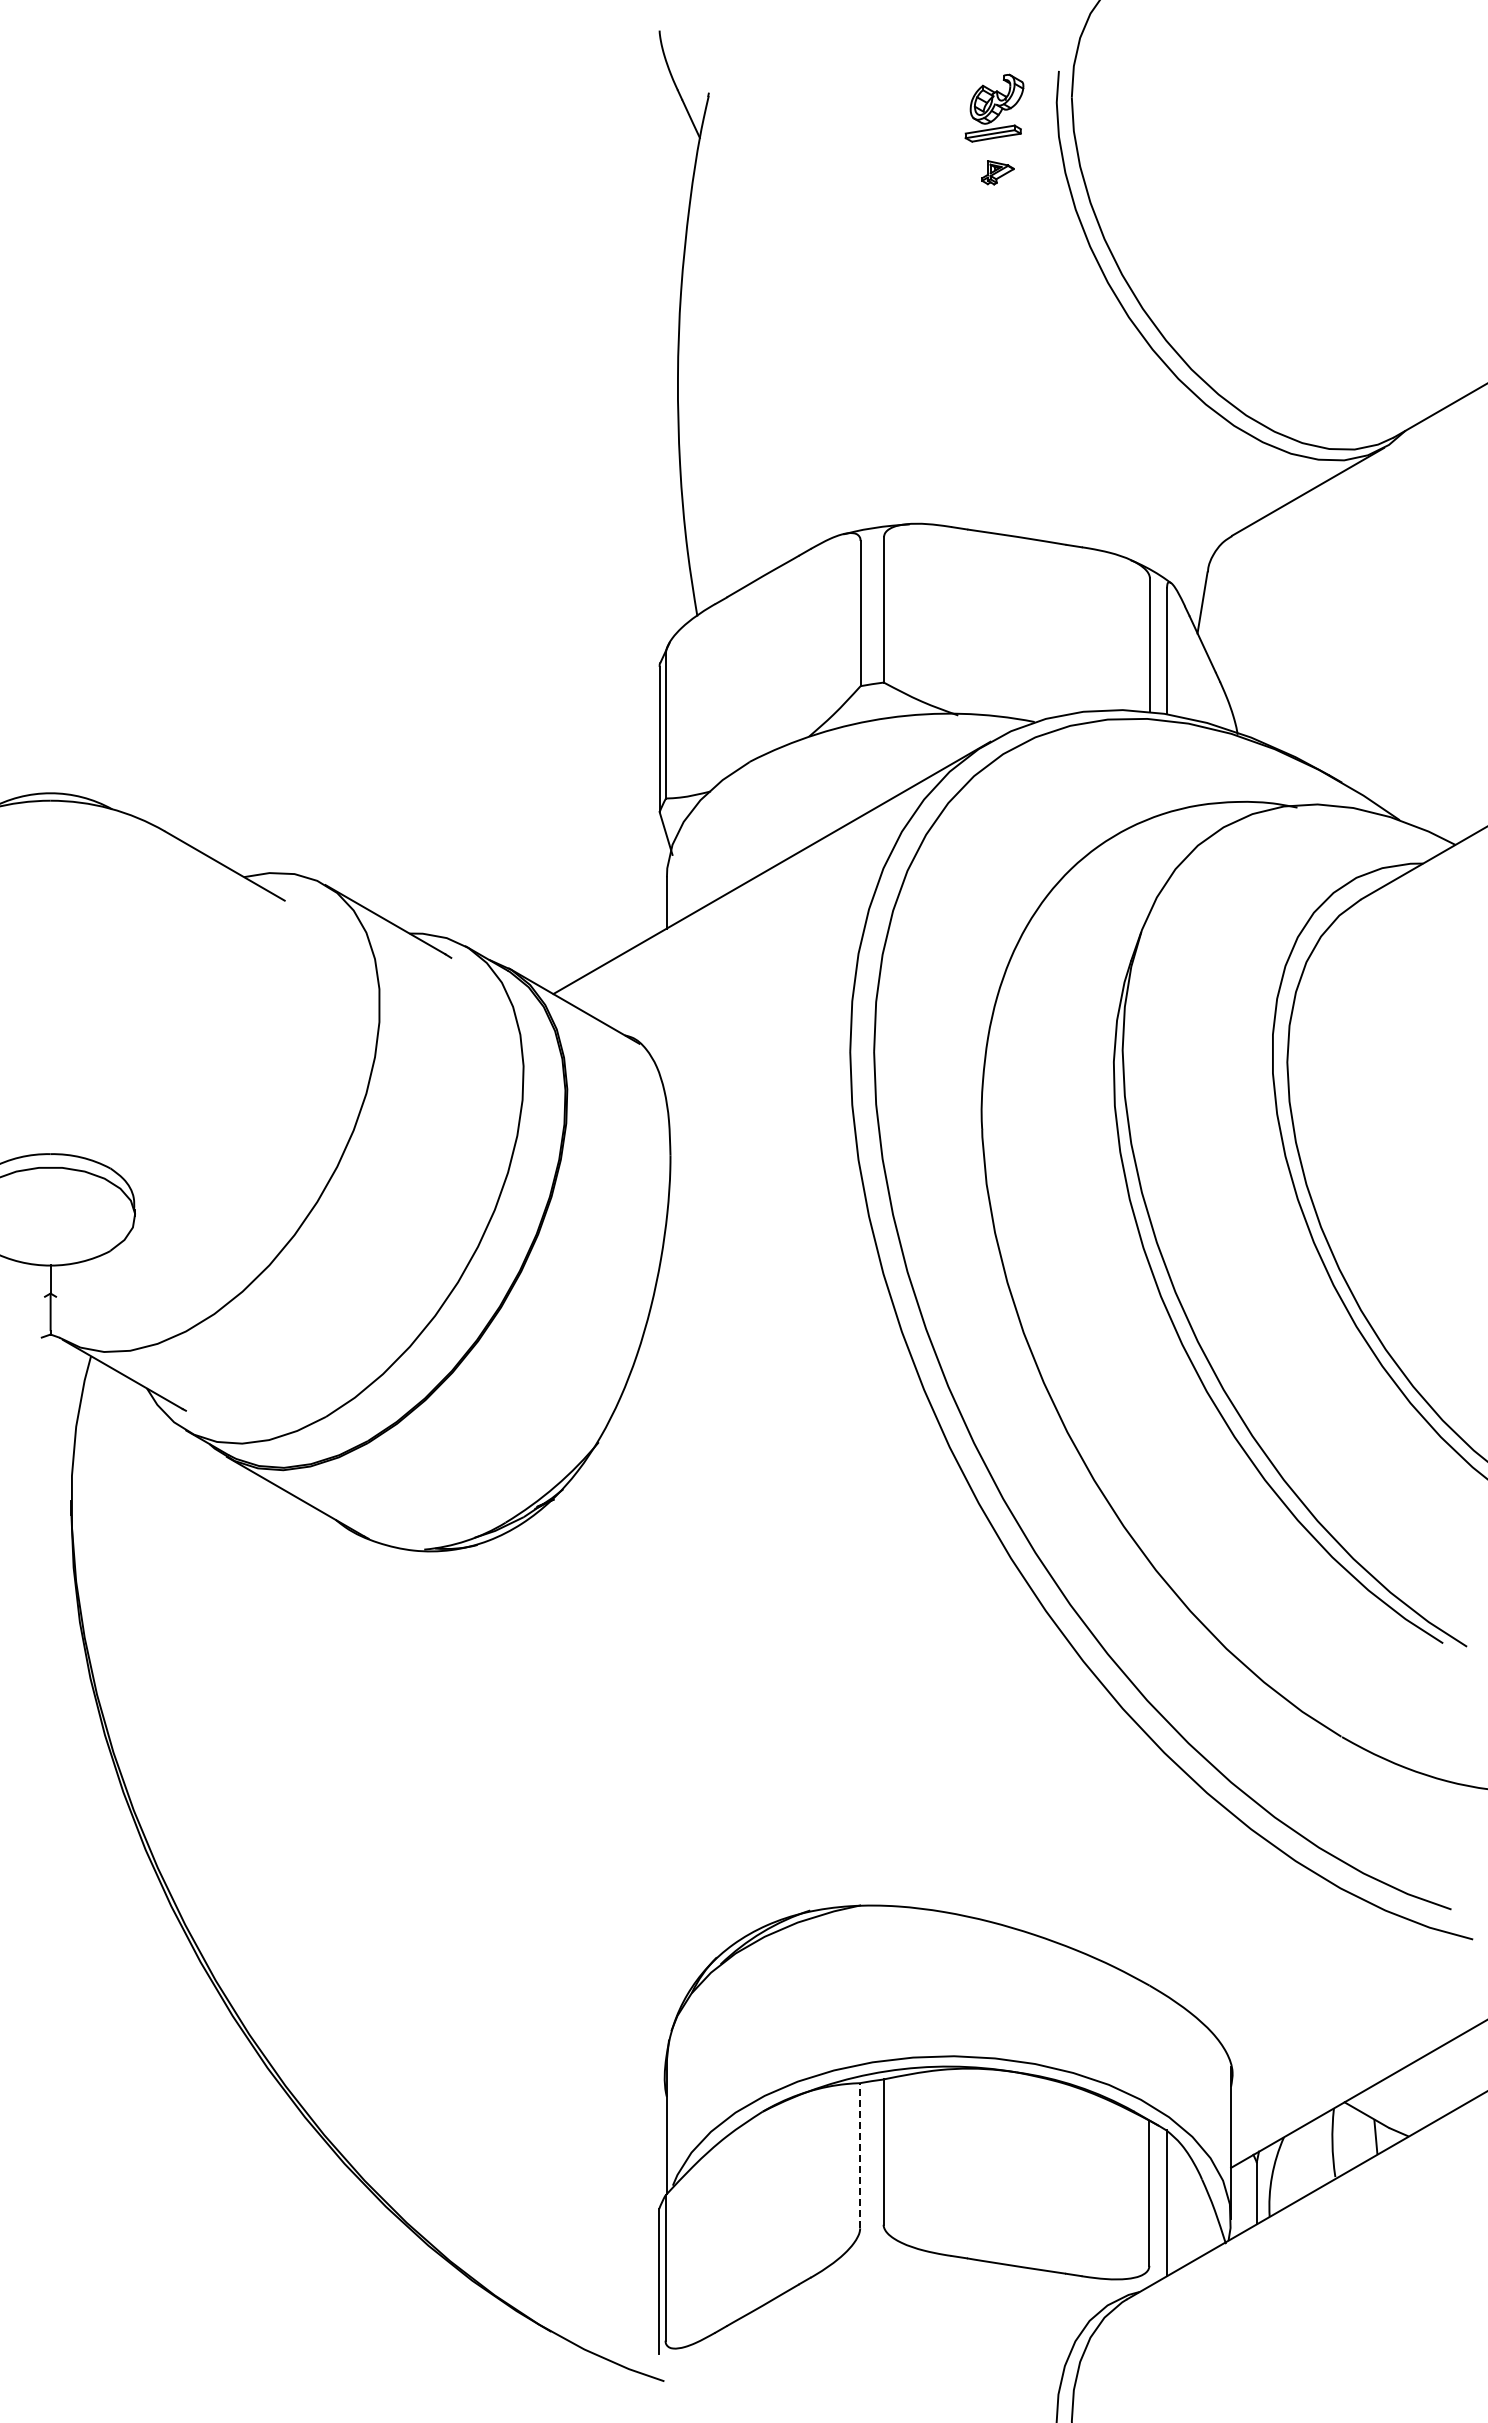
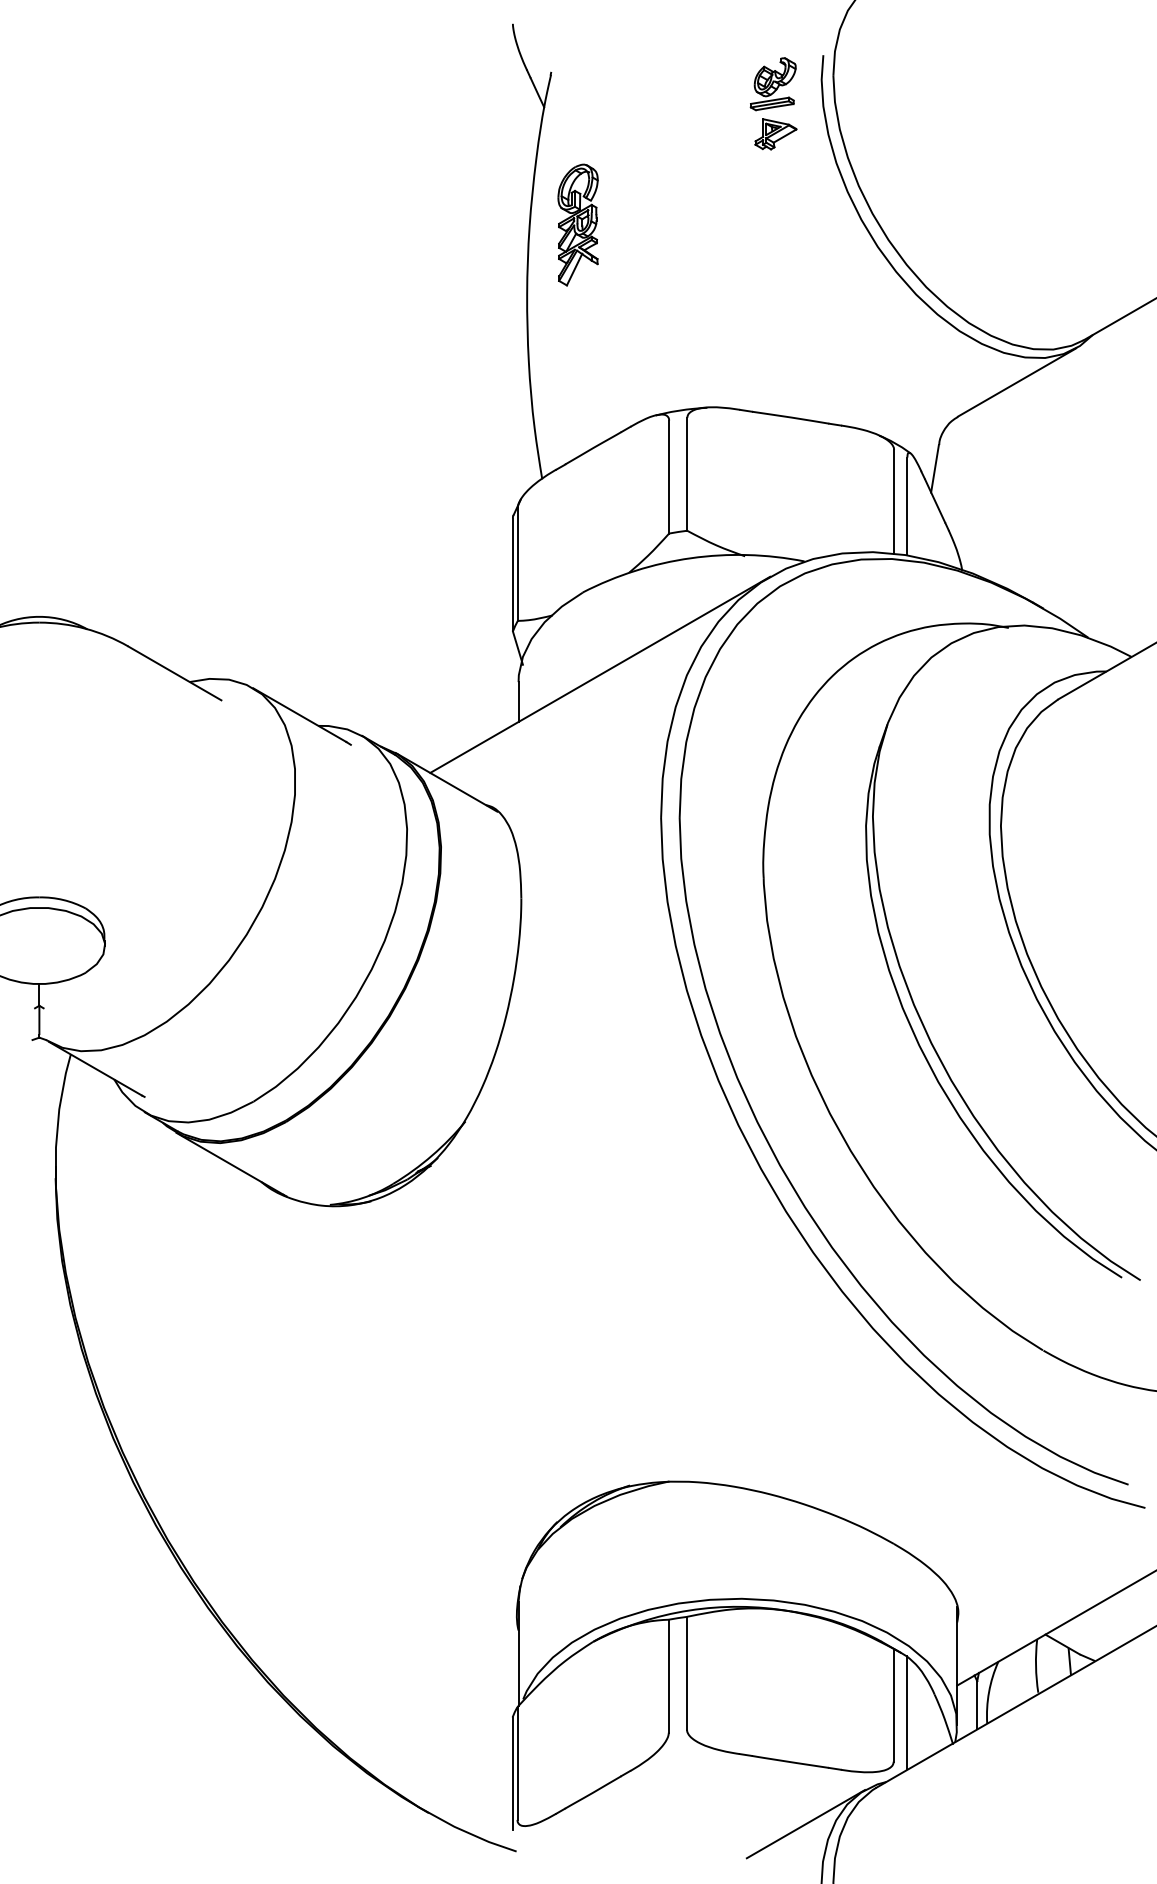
part: (997, 172) -> (775, 134), size x1.67
part: (743, 289) -> (578, 225), added
line: (860, 2155) -> (669, 1675), dashed -> solid
line: (1036, 2345) -> (805, 1823), added

